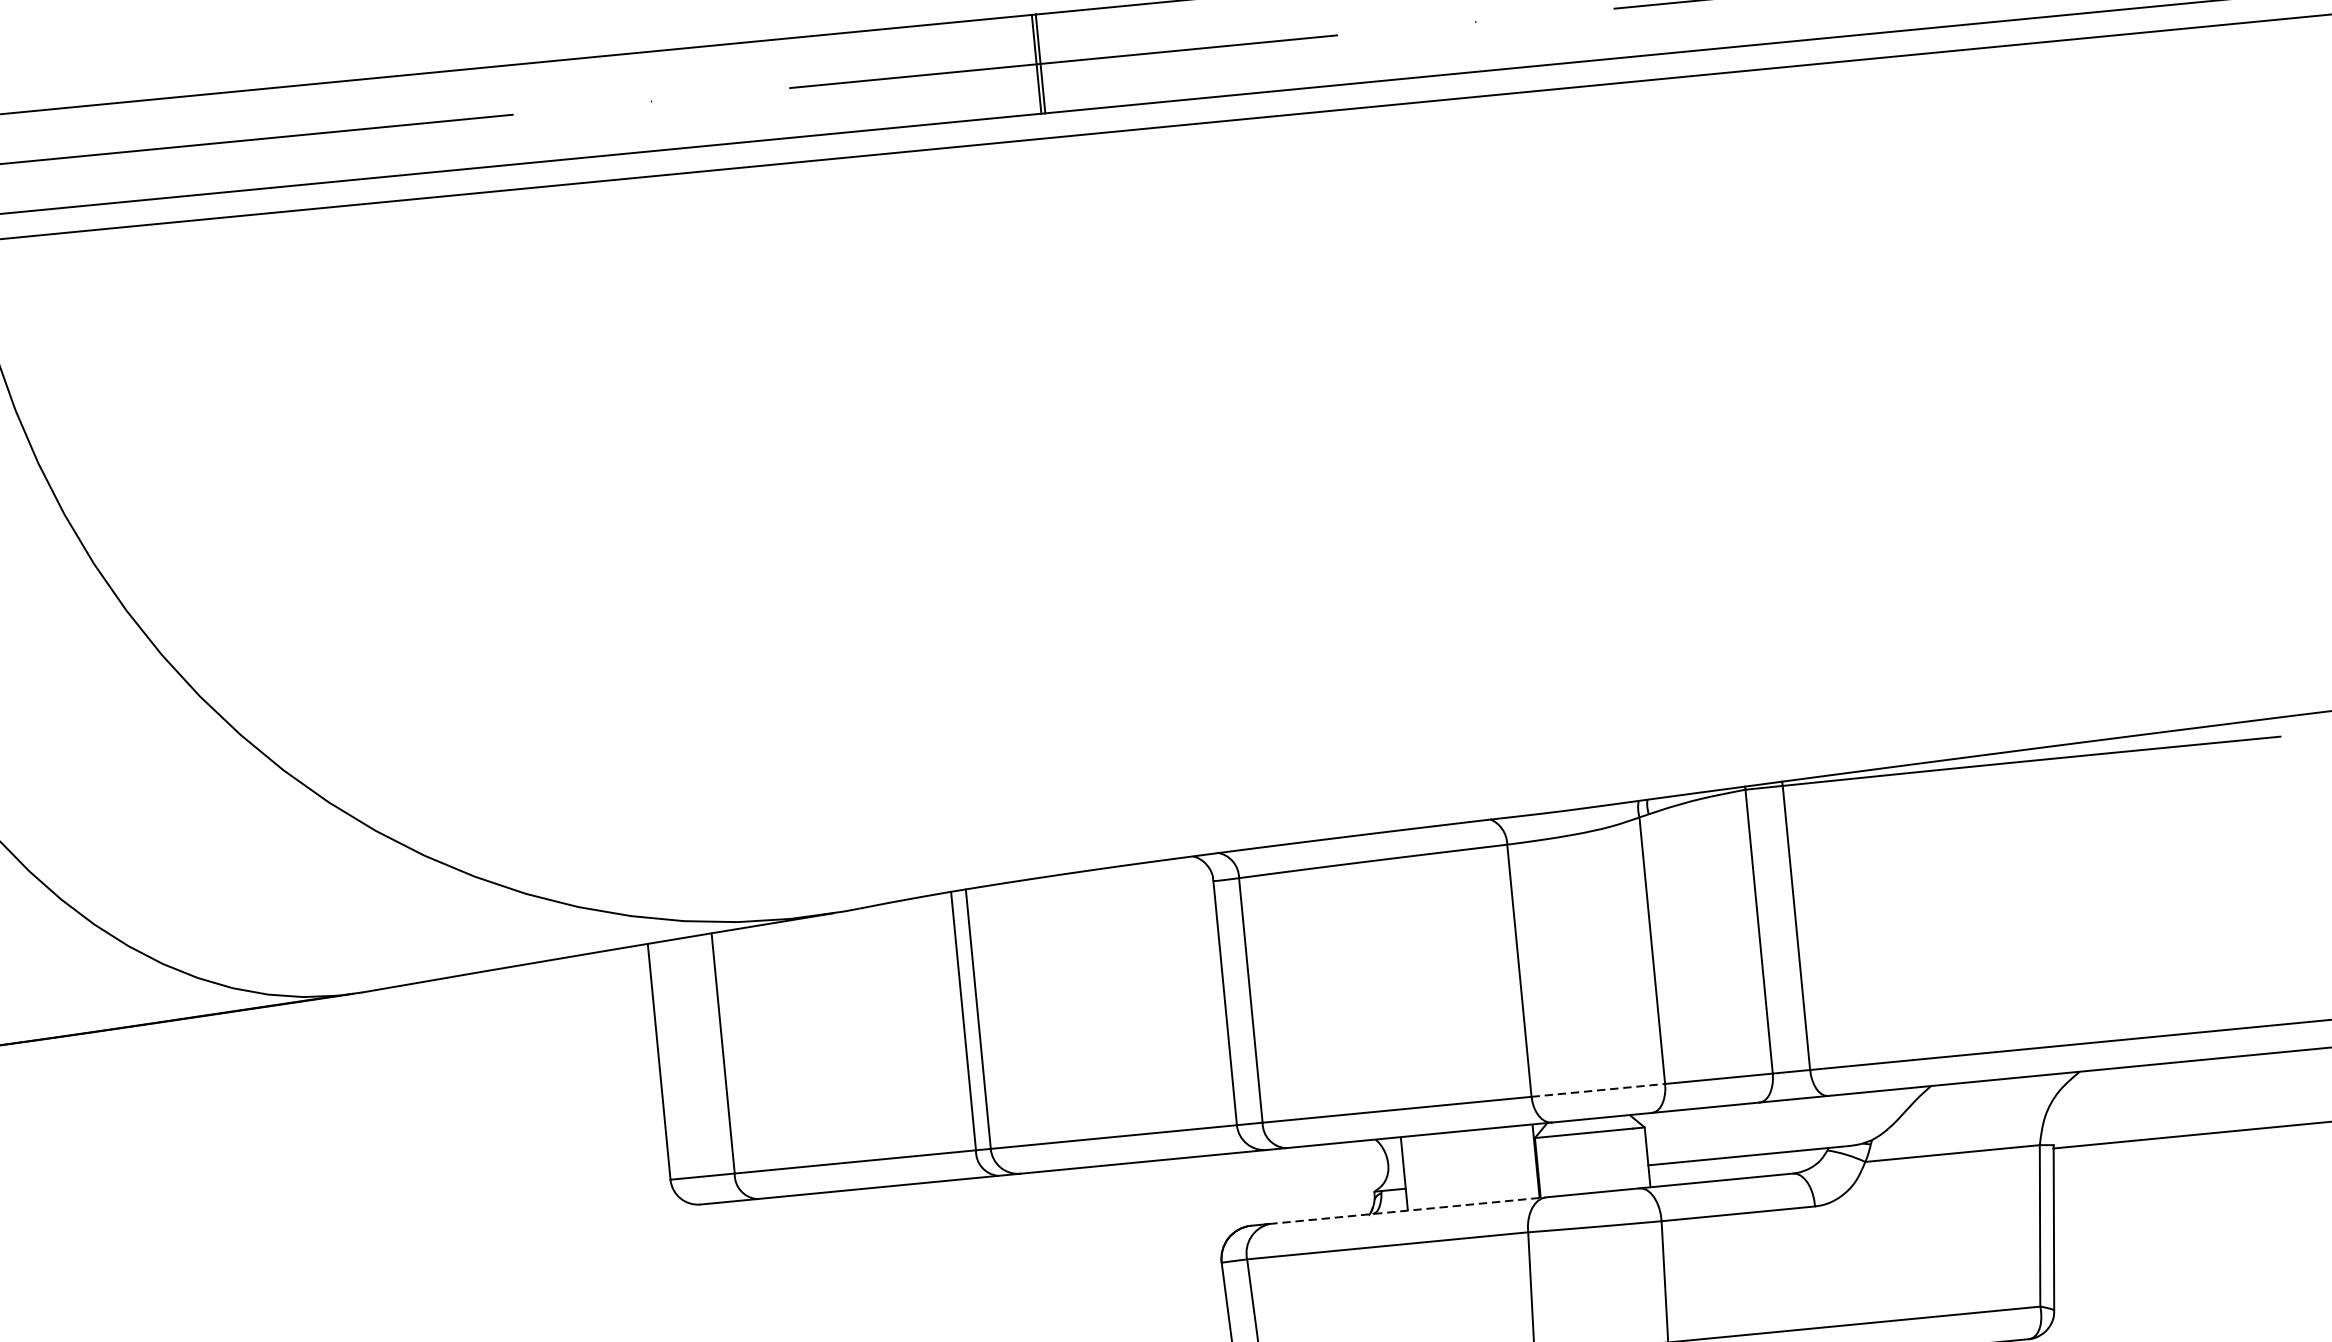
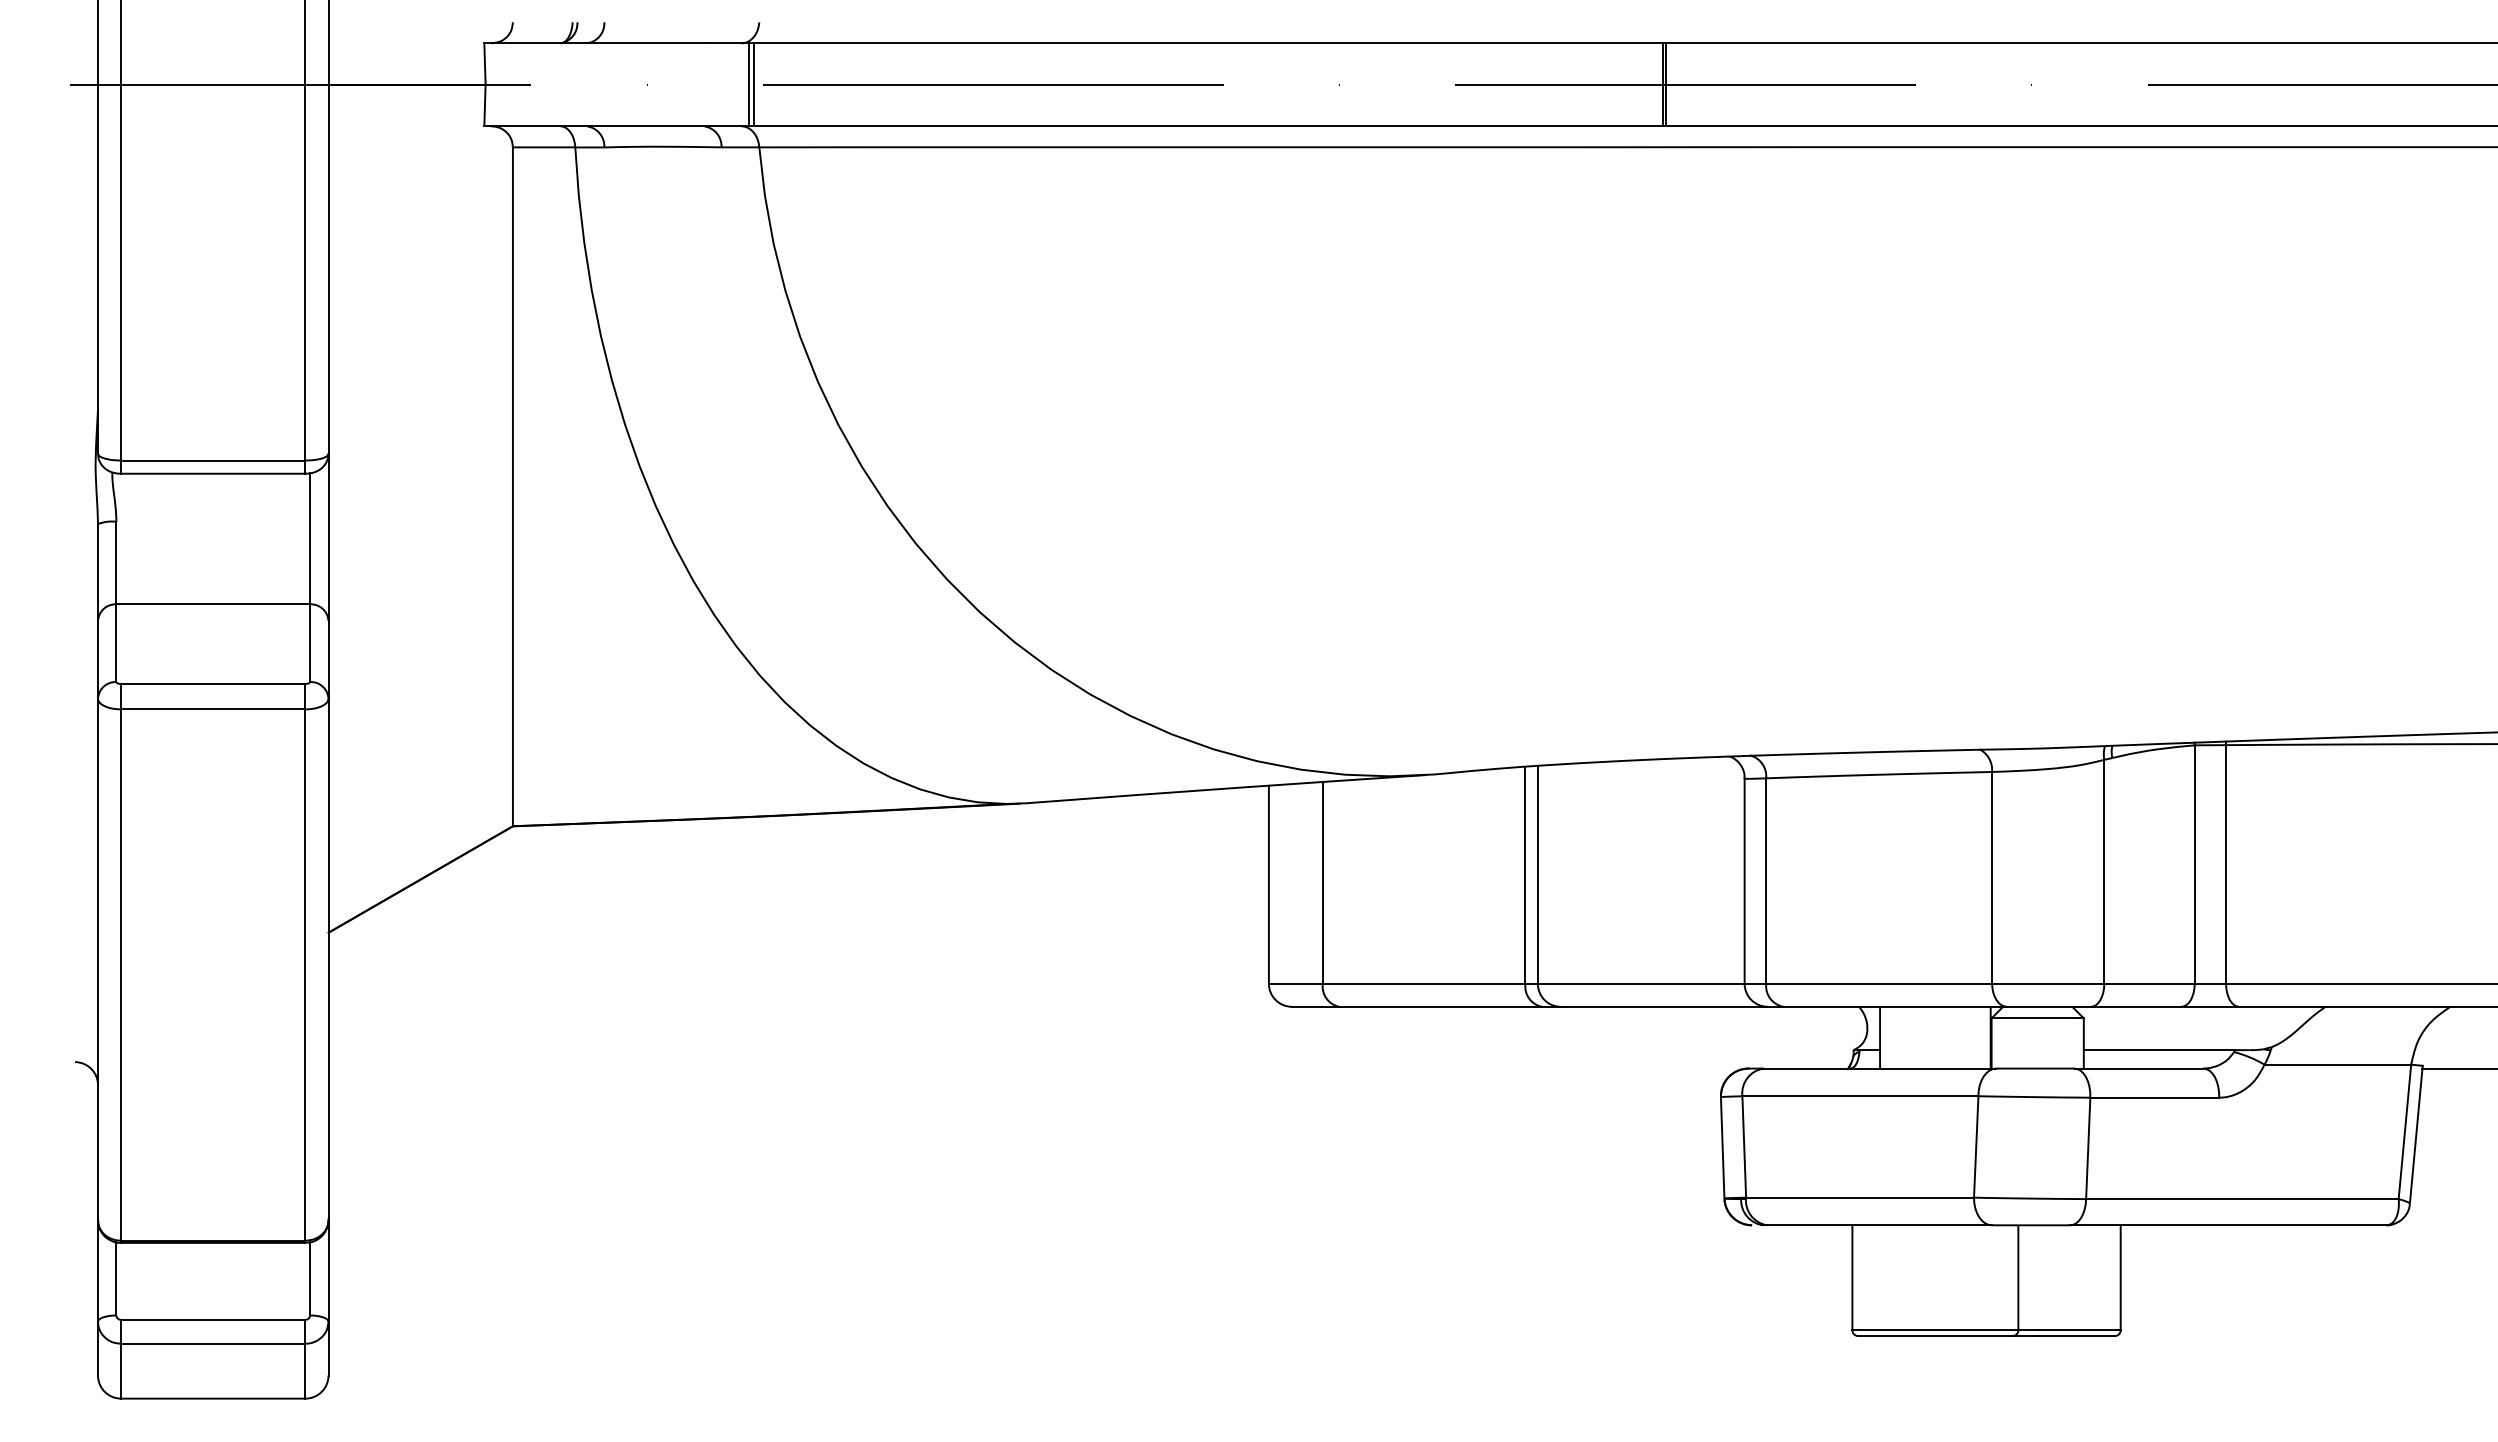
line: (1598, 1090) -> (2048, 983), dashed -> solid
line: (1408, 1210) -> (1880, 1068), dashed -> solid

